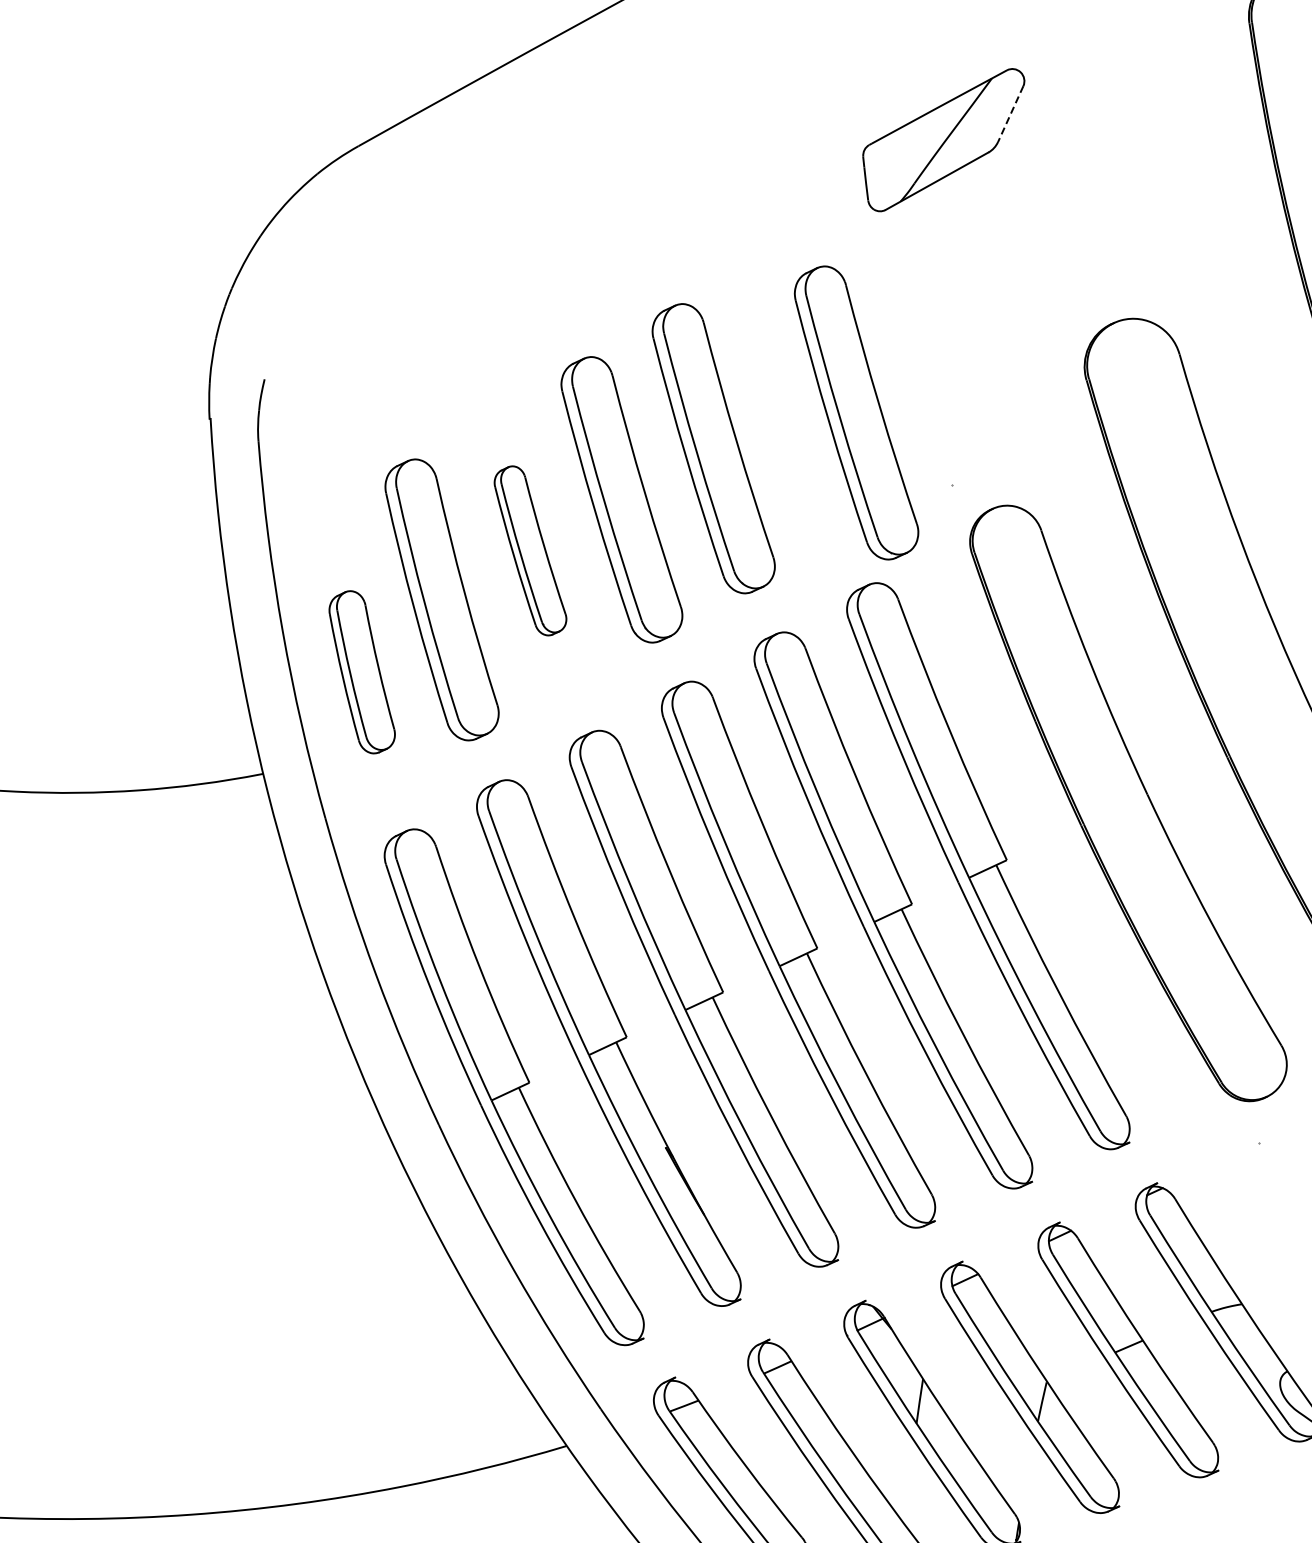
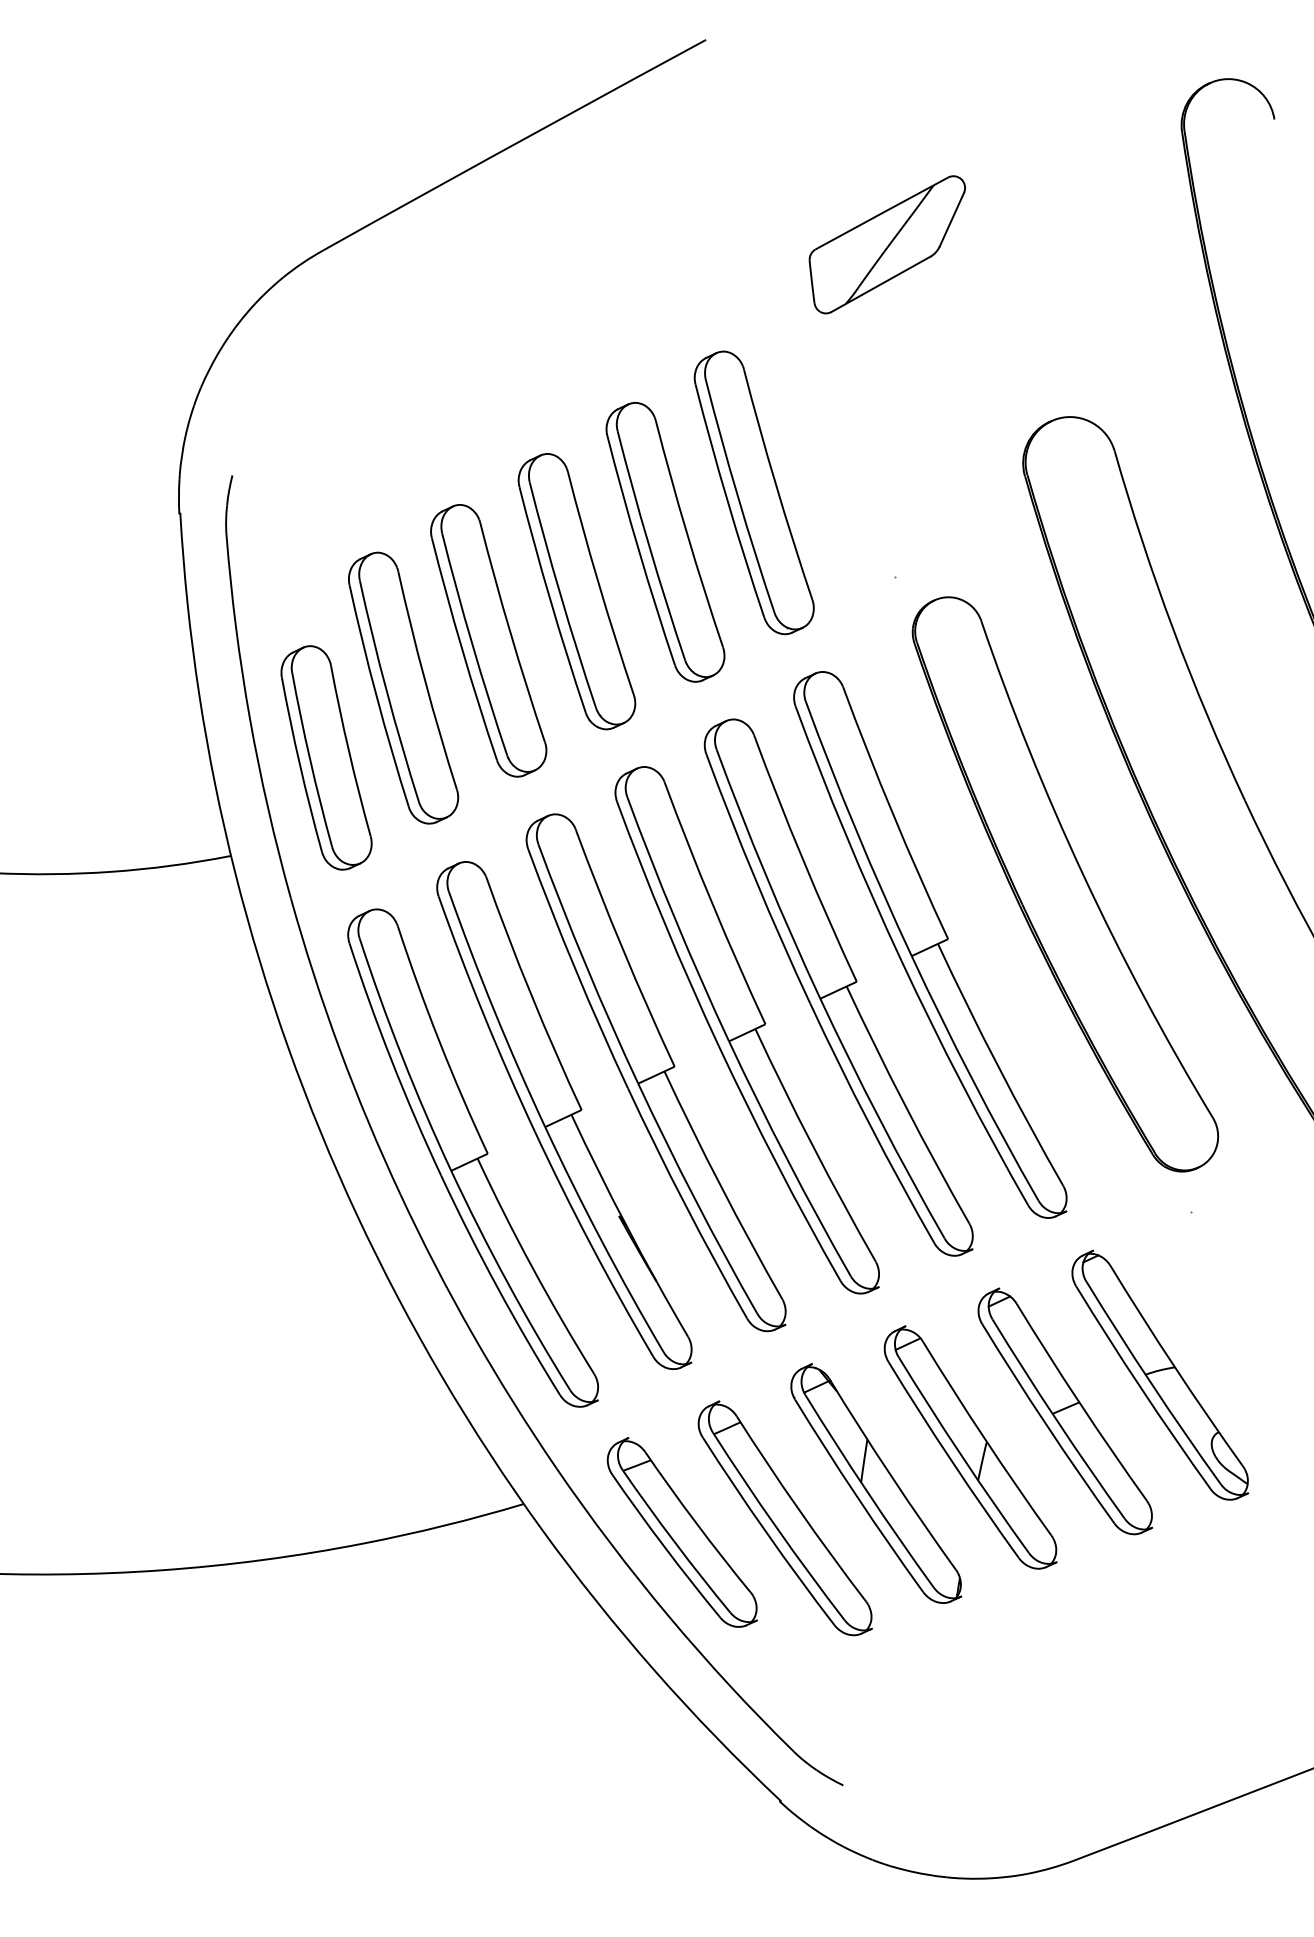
line: (1010, 113) -> (951, 219), dashed -> solid
part: (855, 412) -> (753, 492), moved
part: (530, 550) -> (488, 640), size x1.67
part: (362, 671) -> (326, 757), size x1.43

